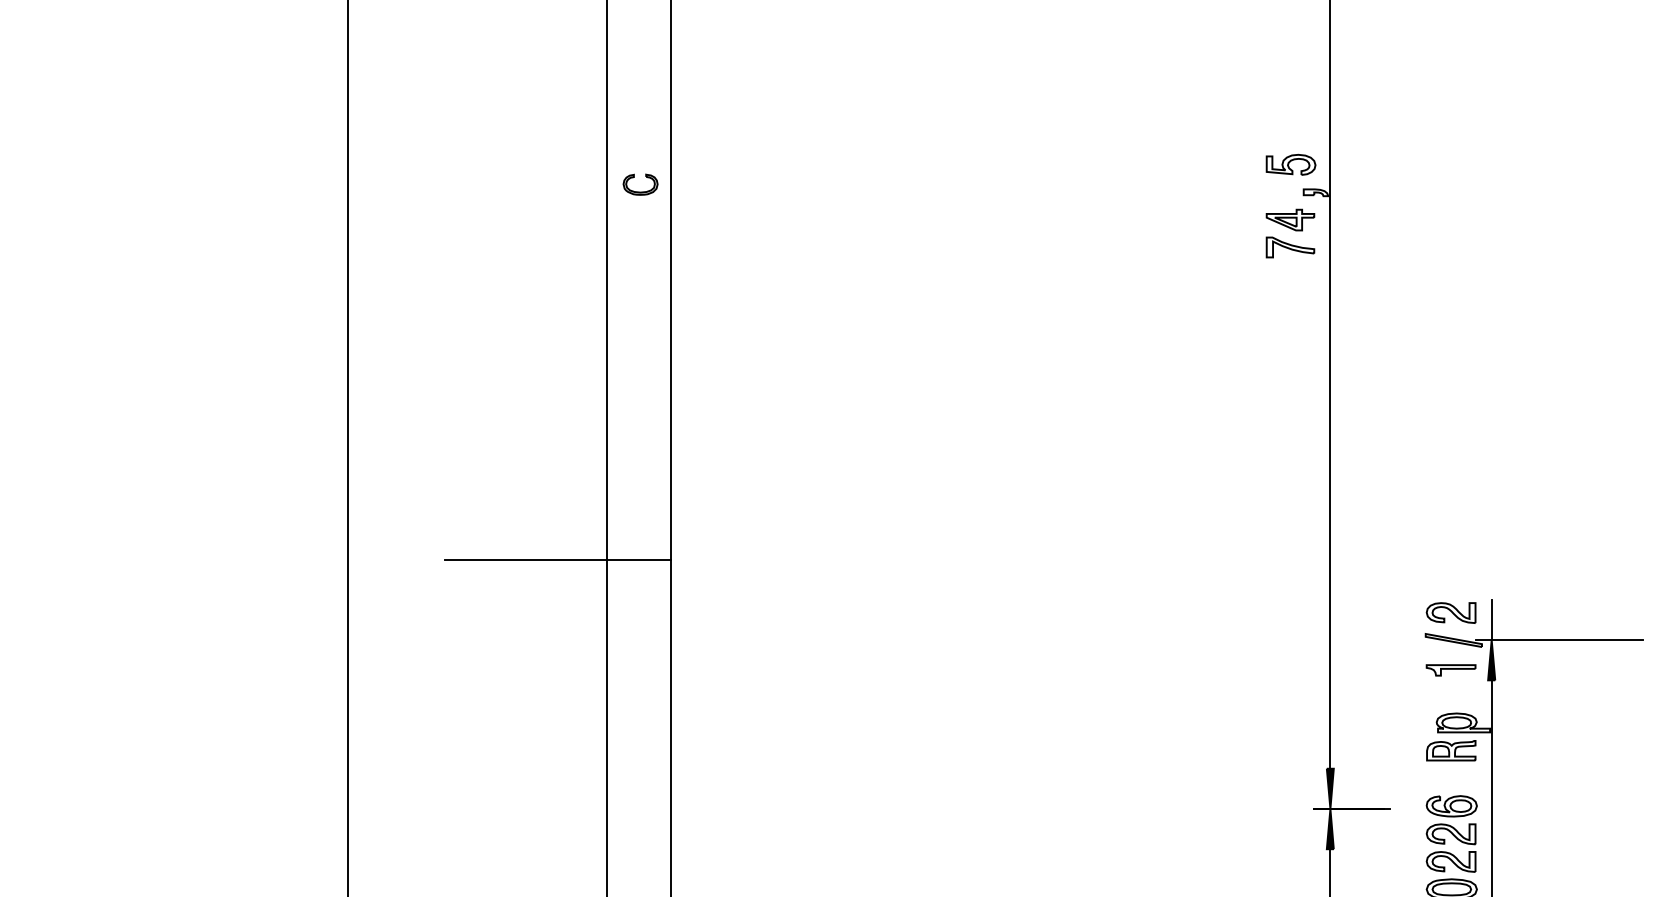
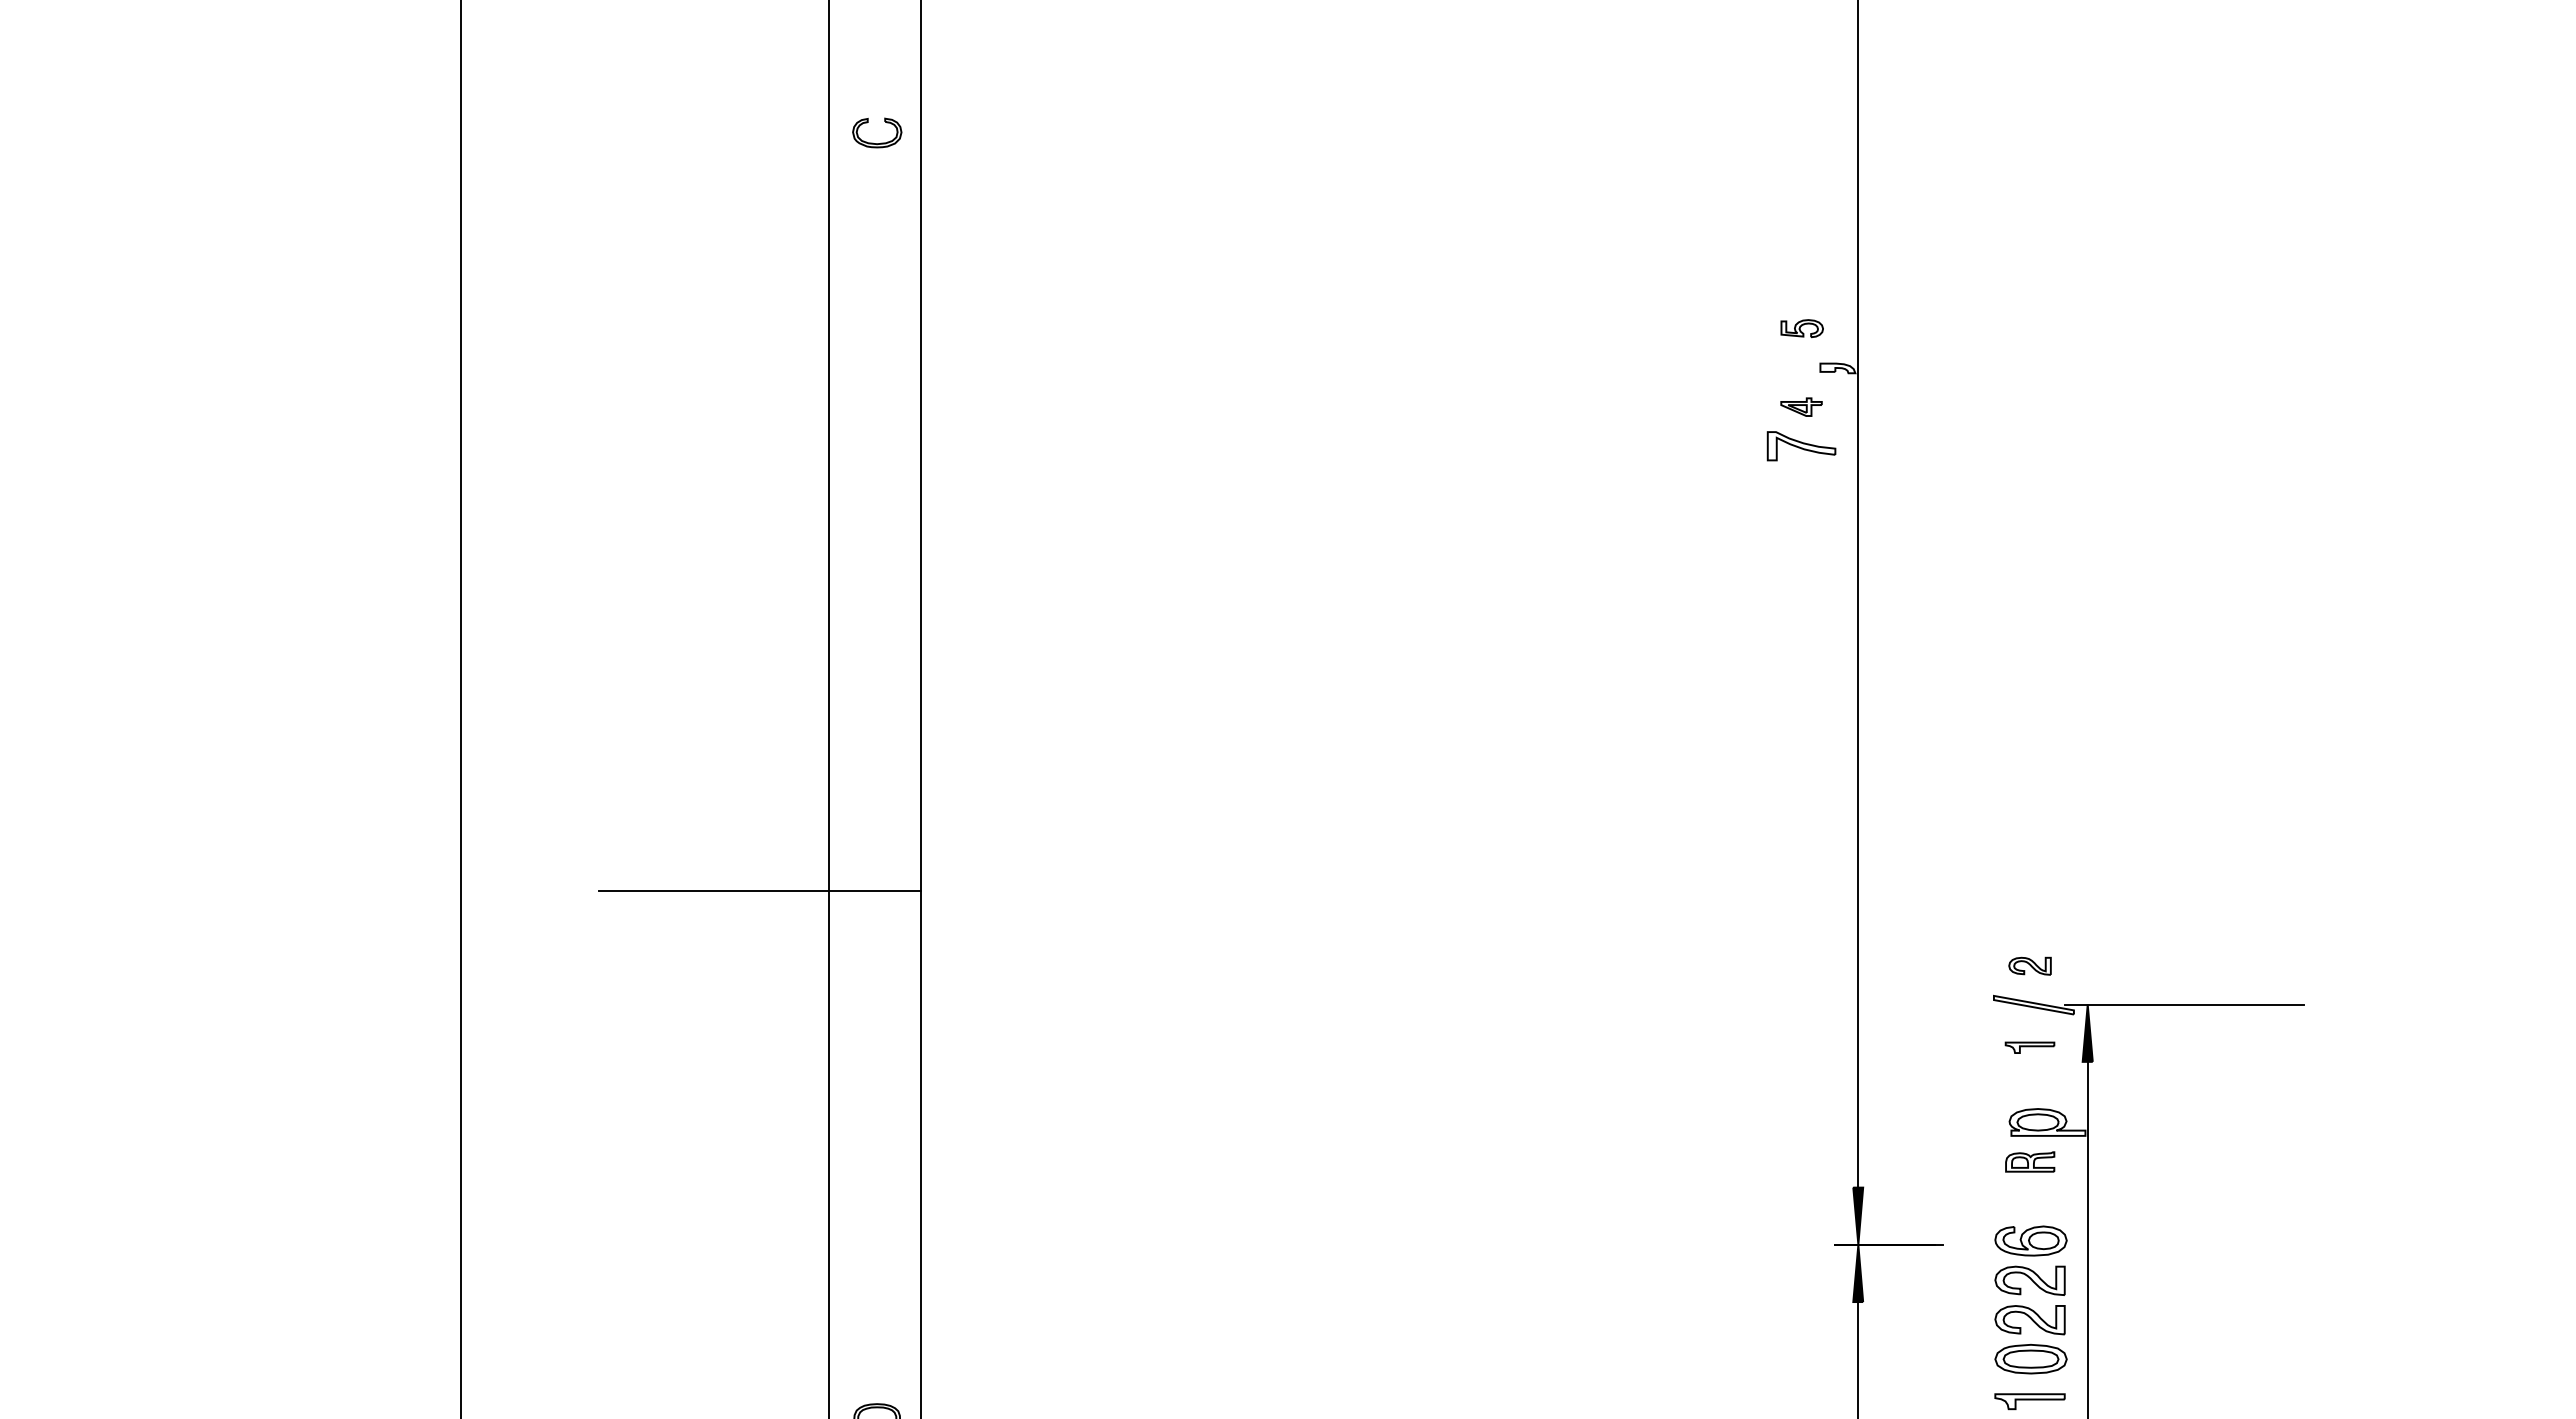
part: (1290, 164) -> (1801, 328), size x0.6
part: (637, 191) -> (873, 142), moved
part: (1290, 219) -> (1801, 406), size x0.6
part: (1450, 613) -> (2029, 966), size x0.6
line: (1491, 619) -> (2087, 975), removed
part: (1450, 670) -> (2029, 1047), size x0.7
part: (1450, 750) -> (2029, 1161), size x0.7

